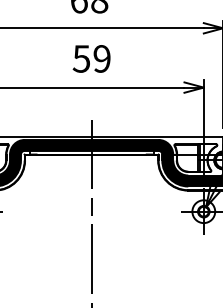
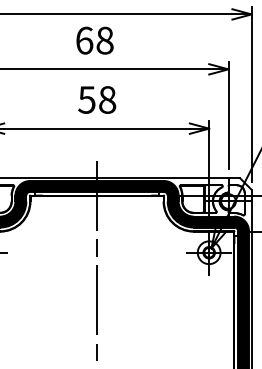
text: (102, 58) -> (107, 99), 59 -> 58

